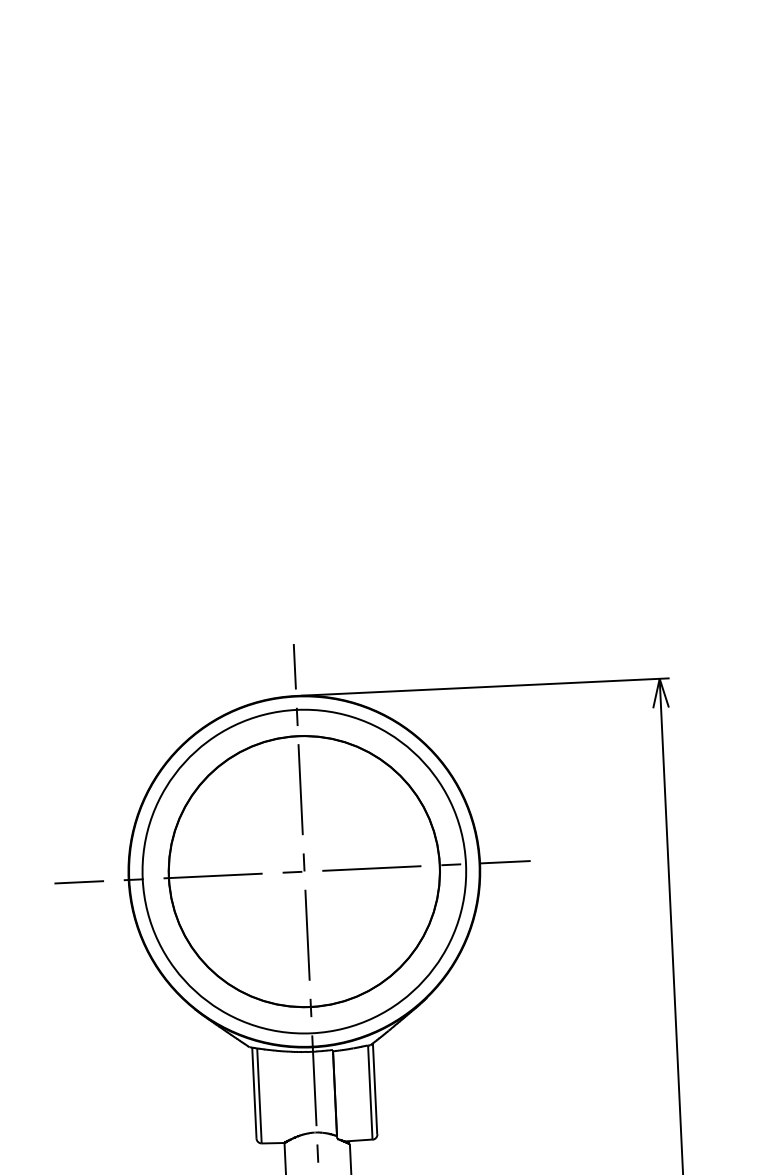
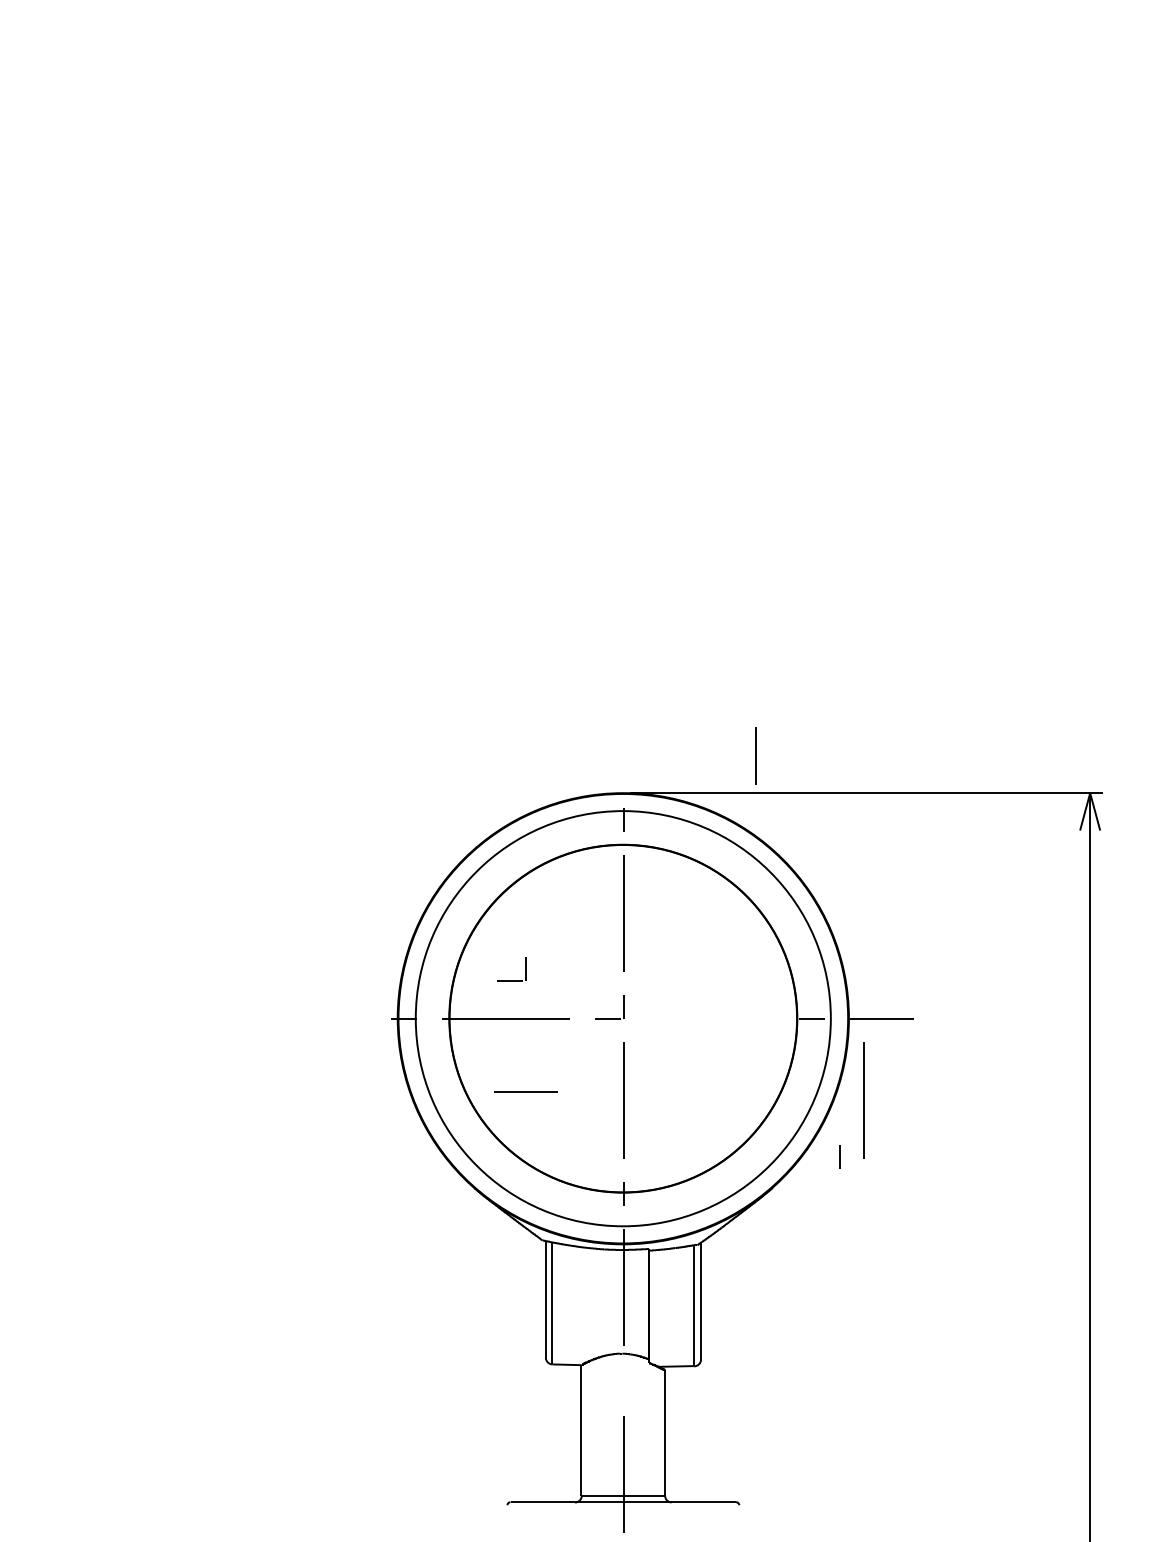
line: (294, 666) -> (755, 755), moved
part: (215, 845) -> (511, 980), added
line: (371, 868) -> (709, 1018), removed
line: (78, 882) -> (525, 1091), moved
line: (494, 926) -> (863, 1100), added
line: (317, 1153) -> (839, 1156), moved

